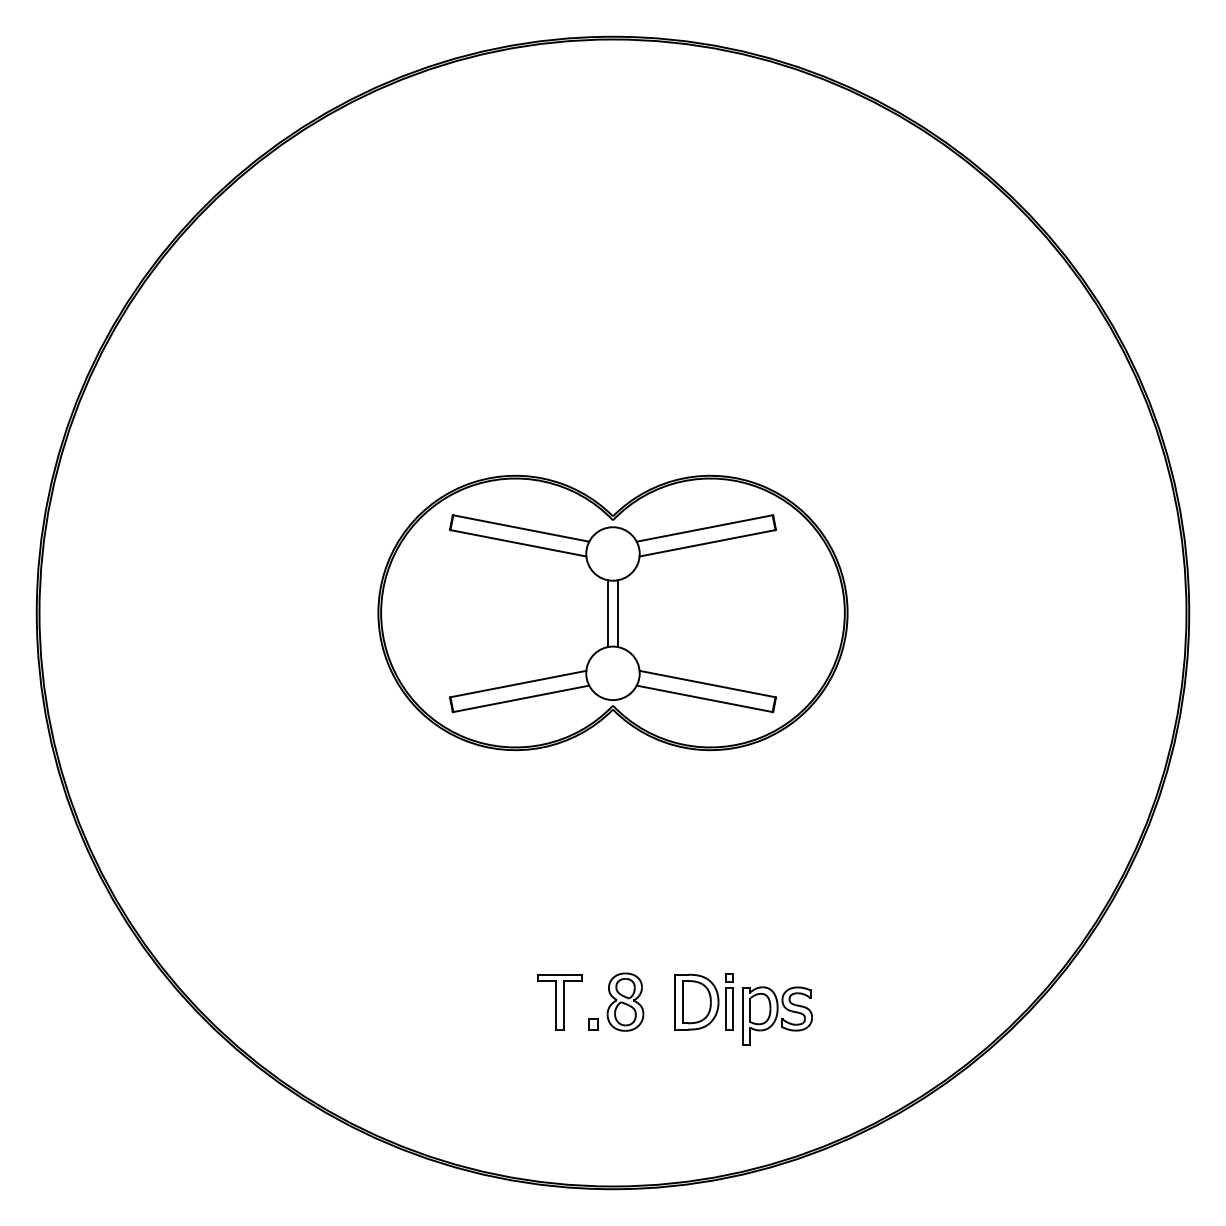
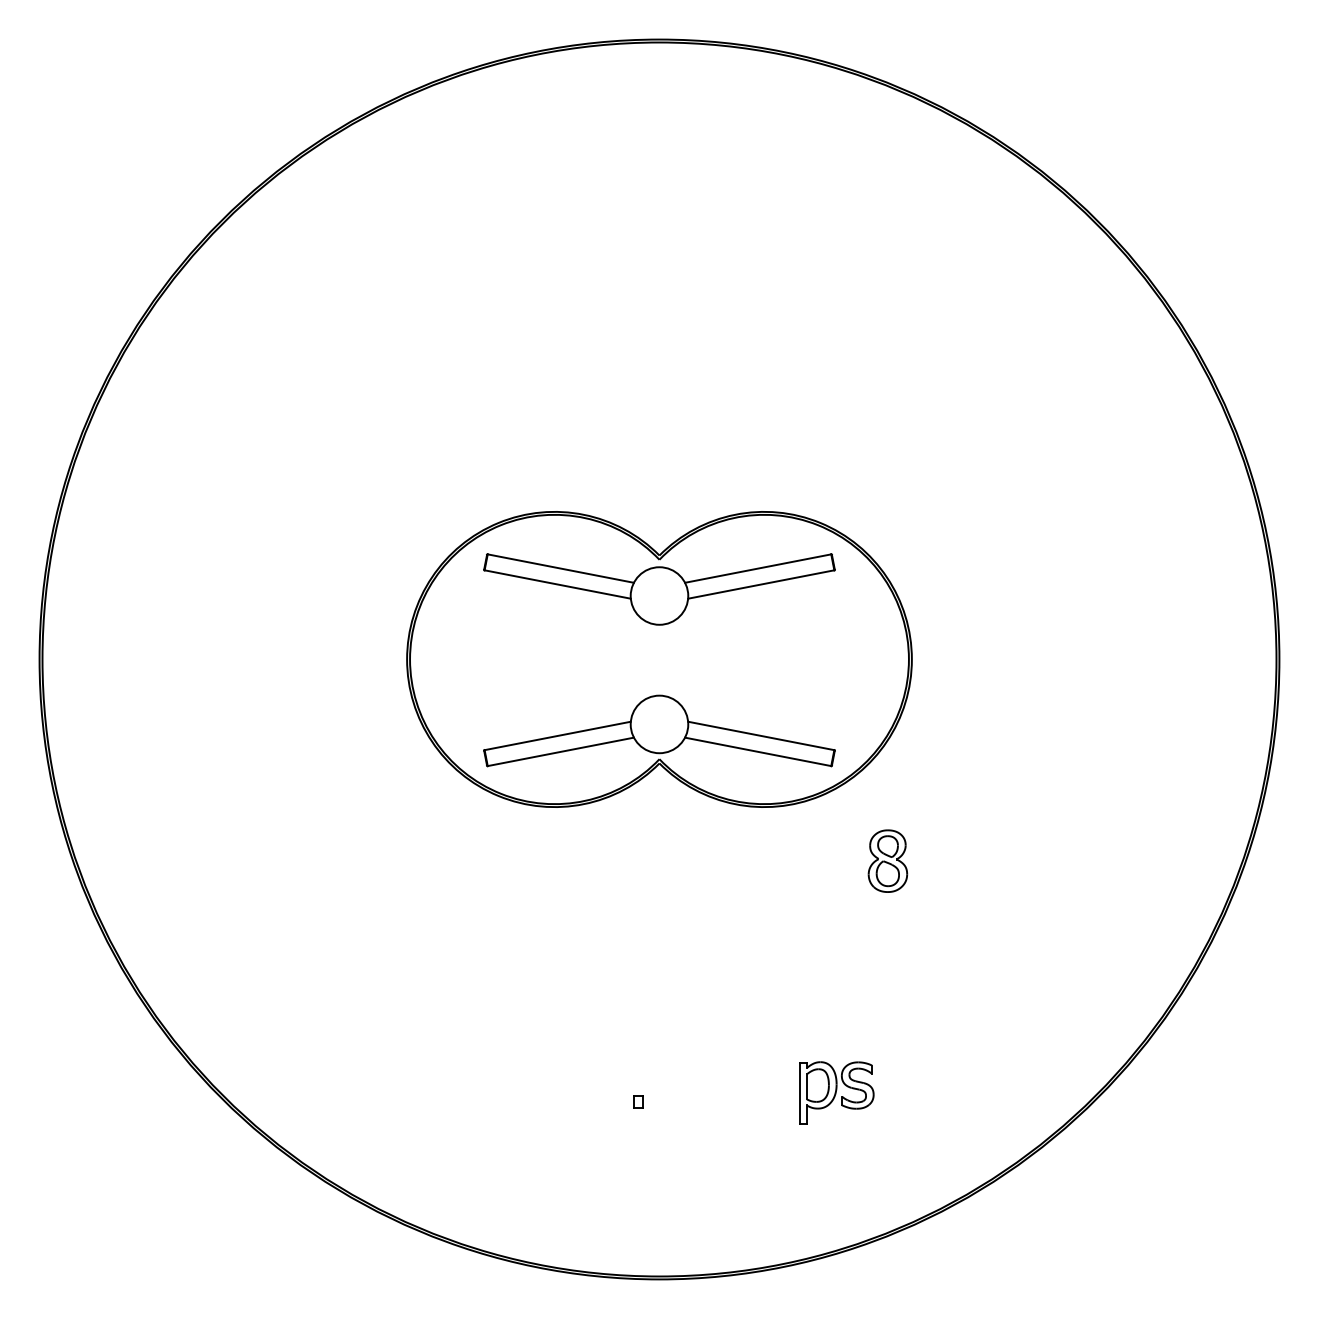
line: (607, 613) -> (653, 660), removed
line: (618, 613) -> (665, 660), removed
part: (625, 1001) -> (887, 860), moved
part: (704, 1001) -> (757, 1077), removed
part: (560, 1002) -> (602, 1078), removed

